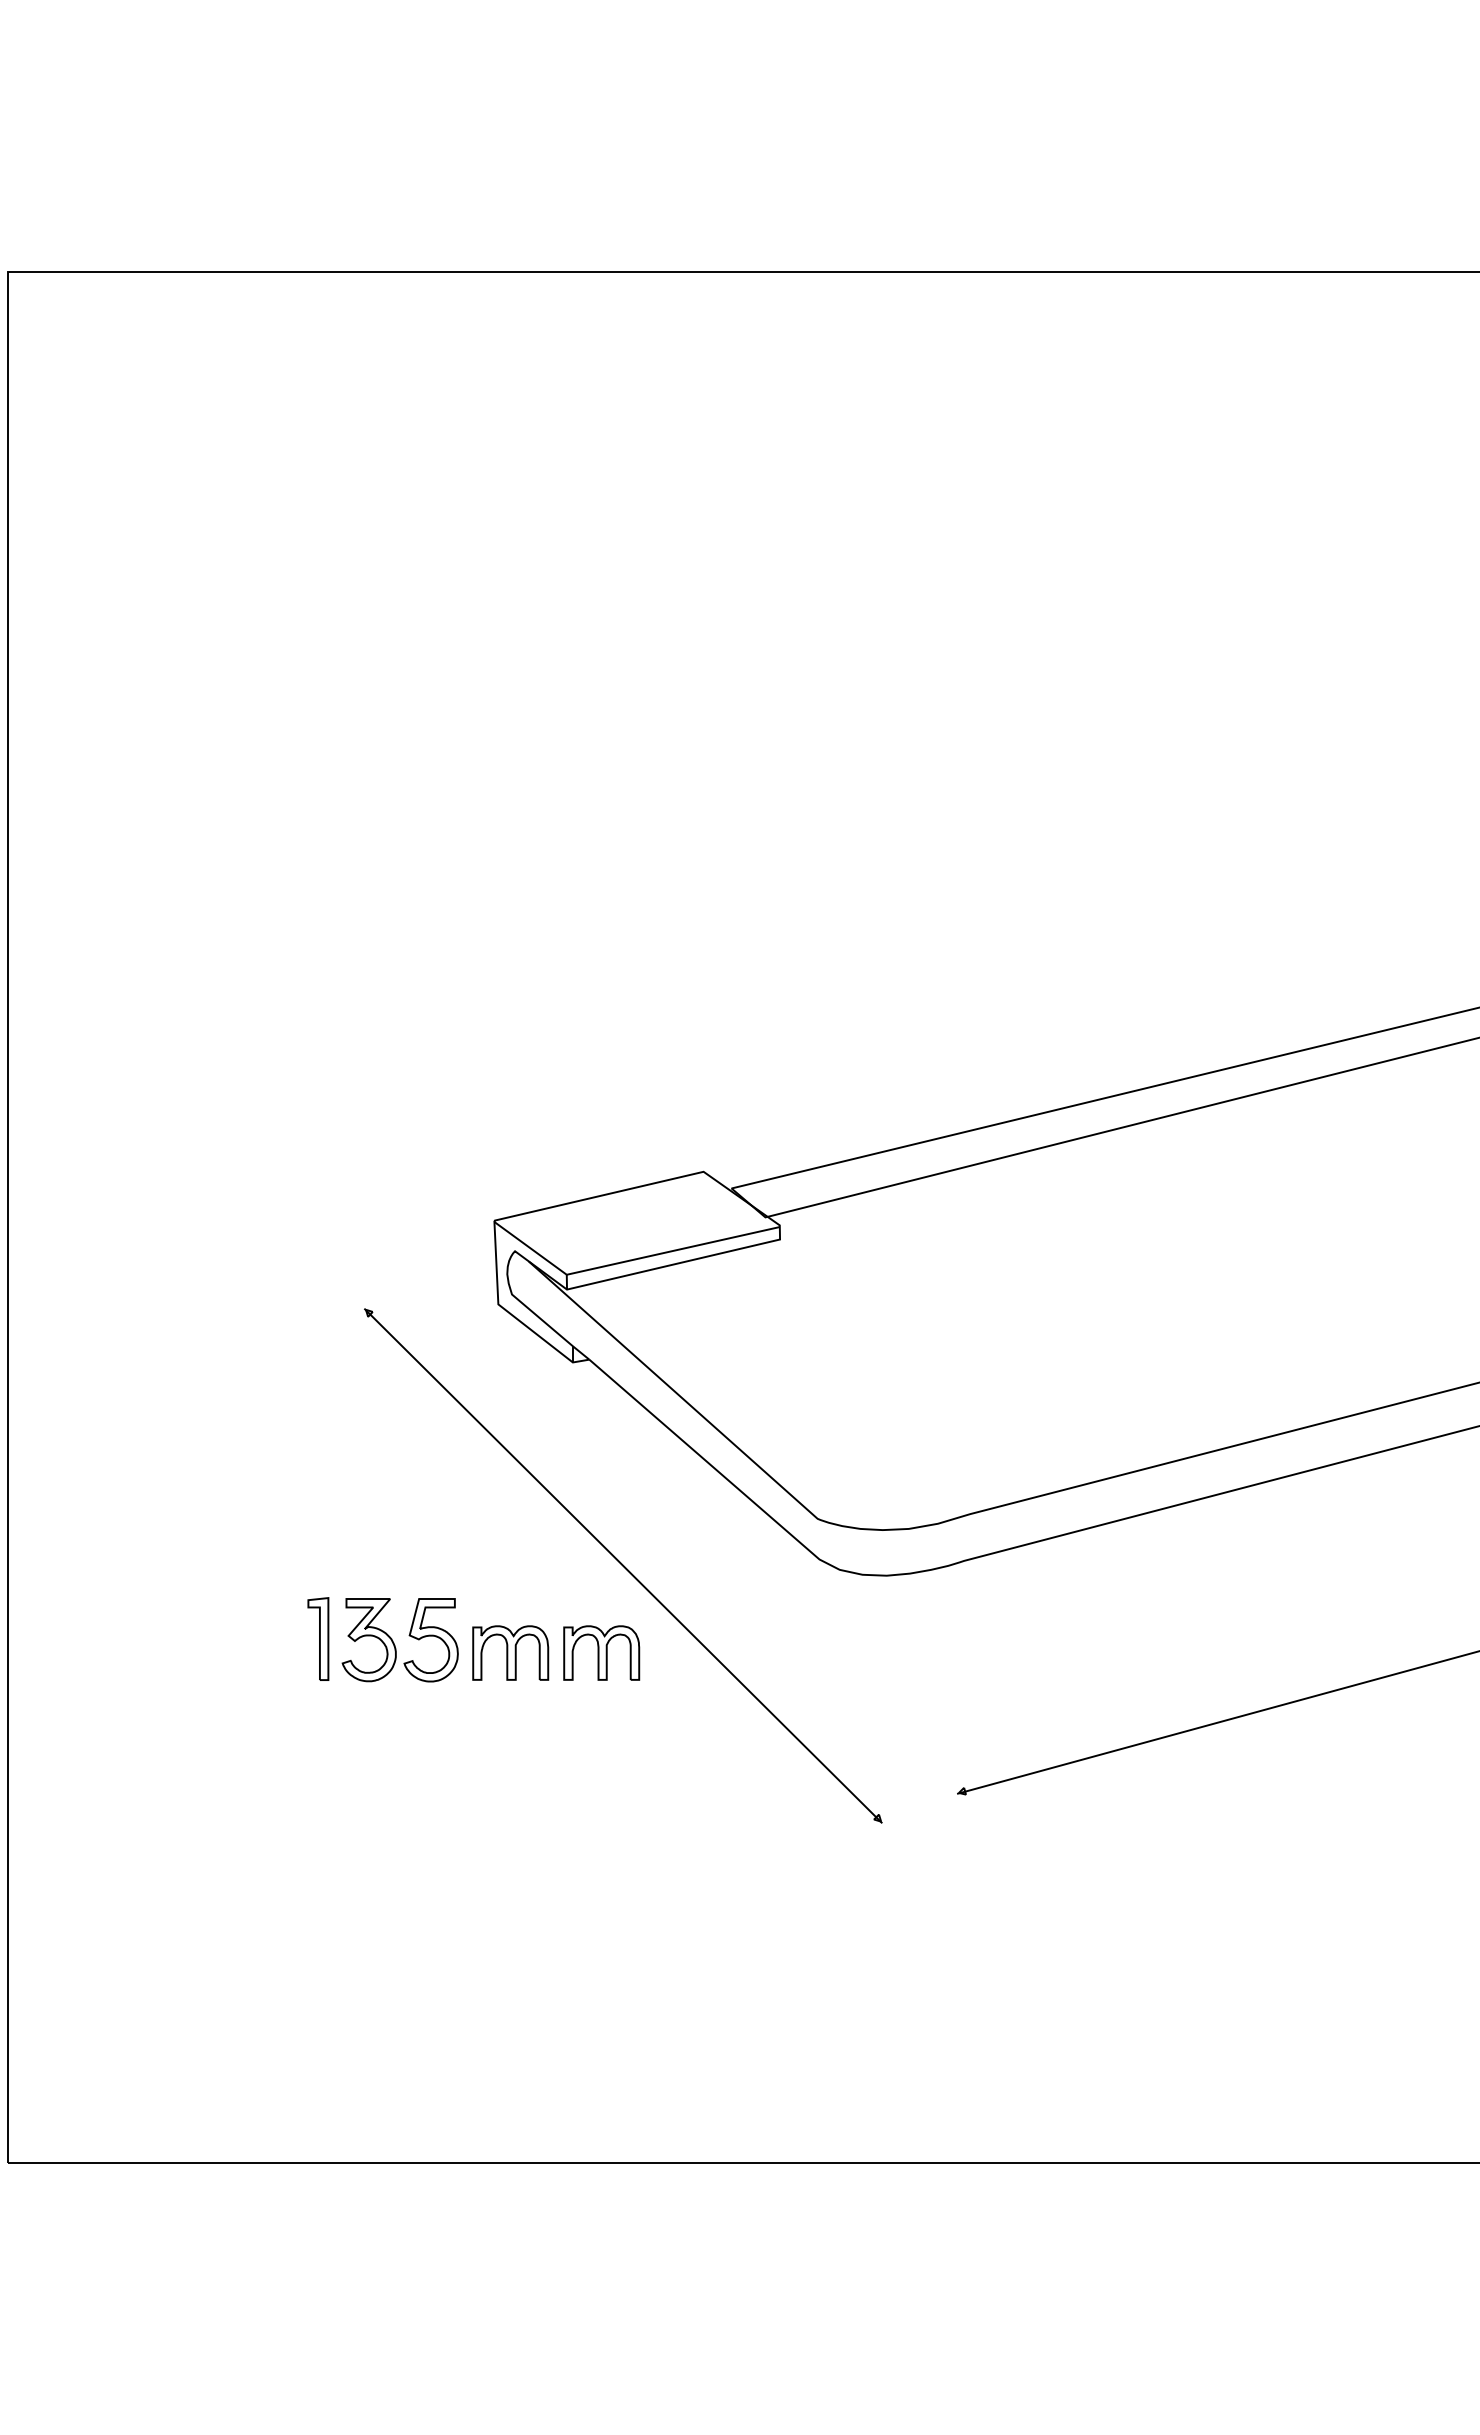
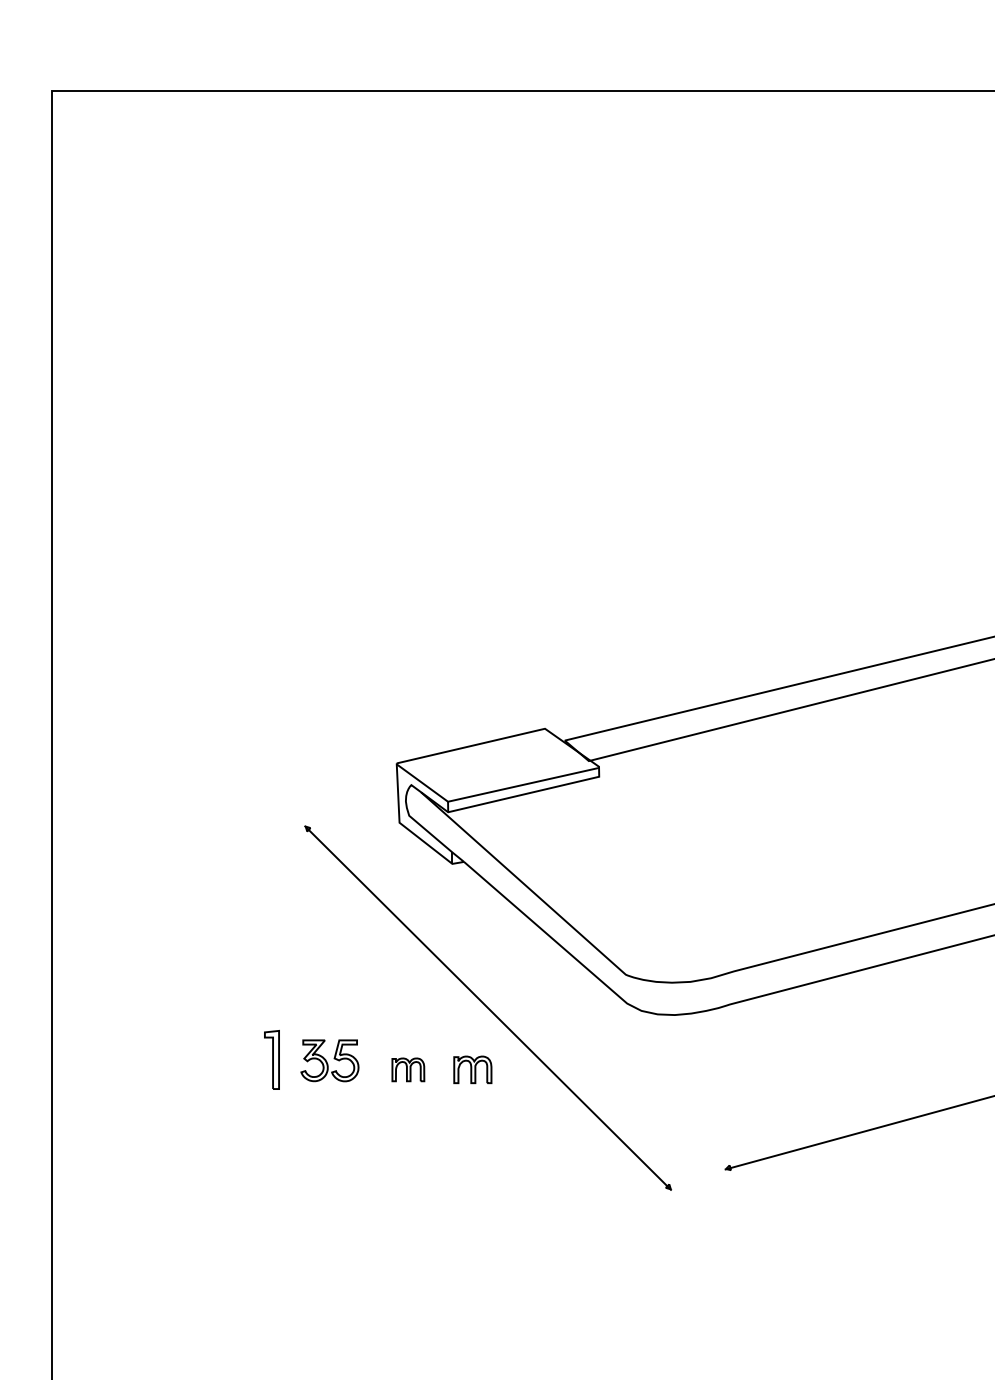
part: (399, 1640) -> (329, 1060), size x0.7
part: (510, 1652) -> (408, 1069), size x0.6
part: (601, 1652) -> (472, 1069), size x0.7

